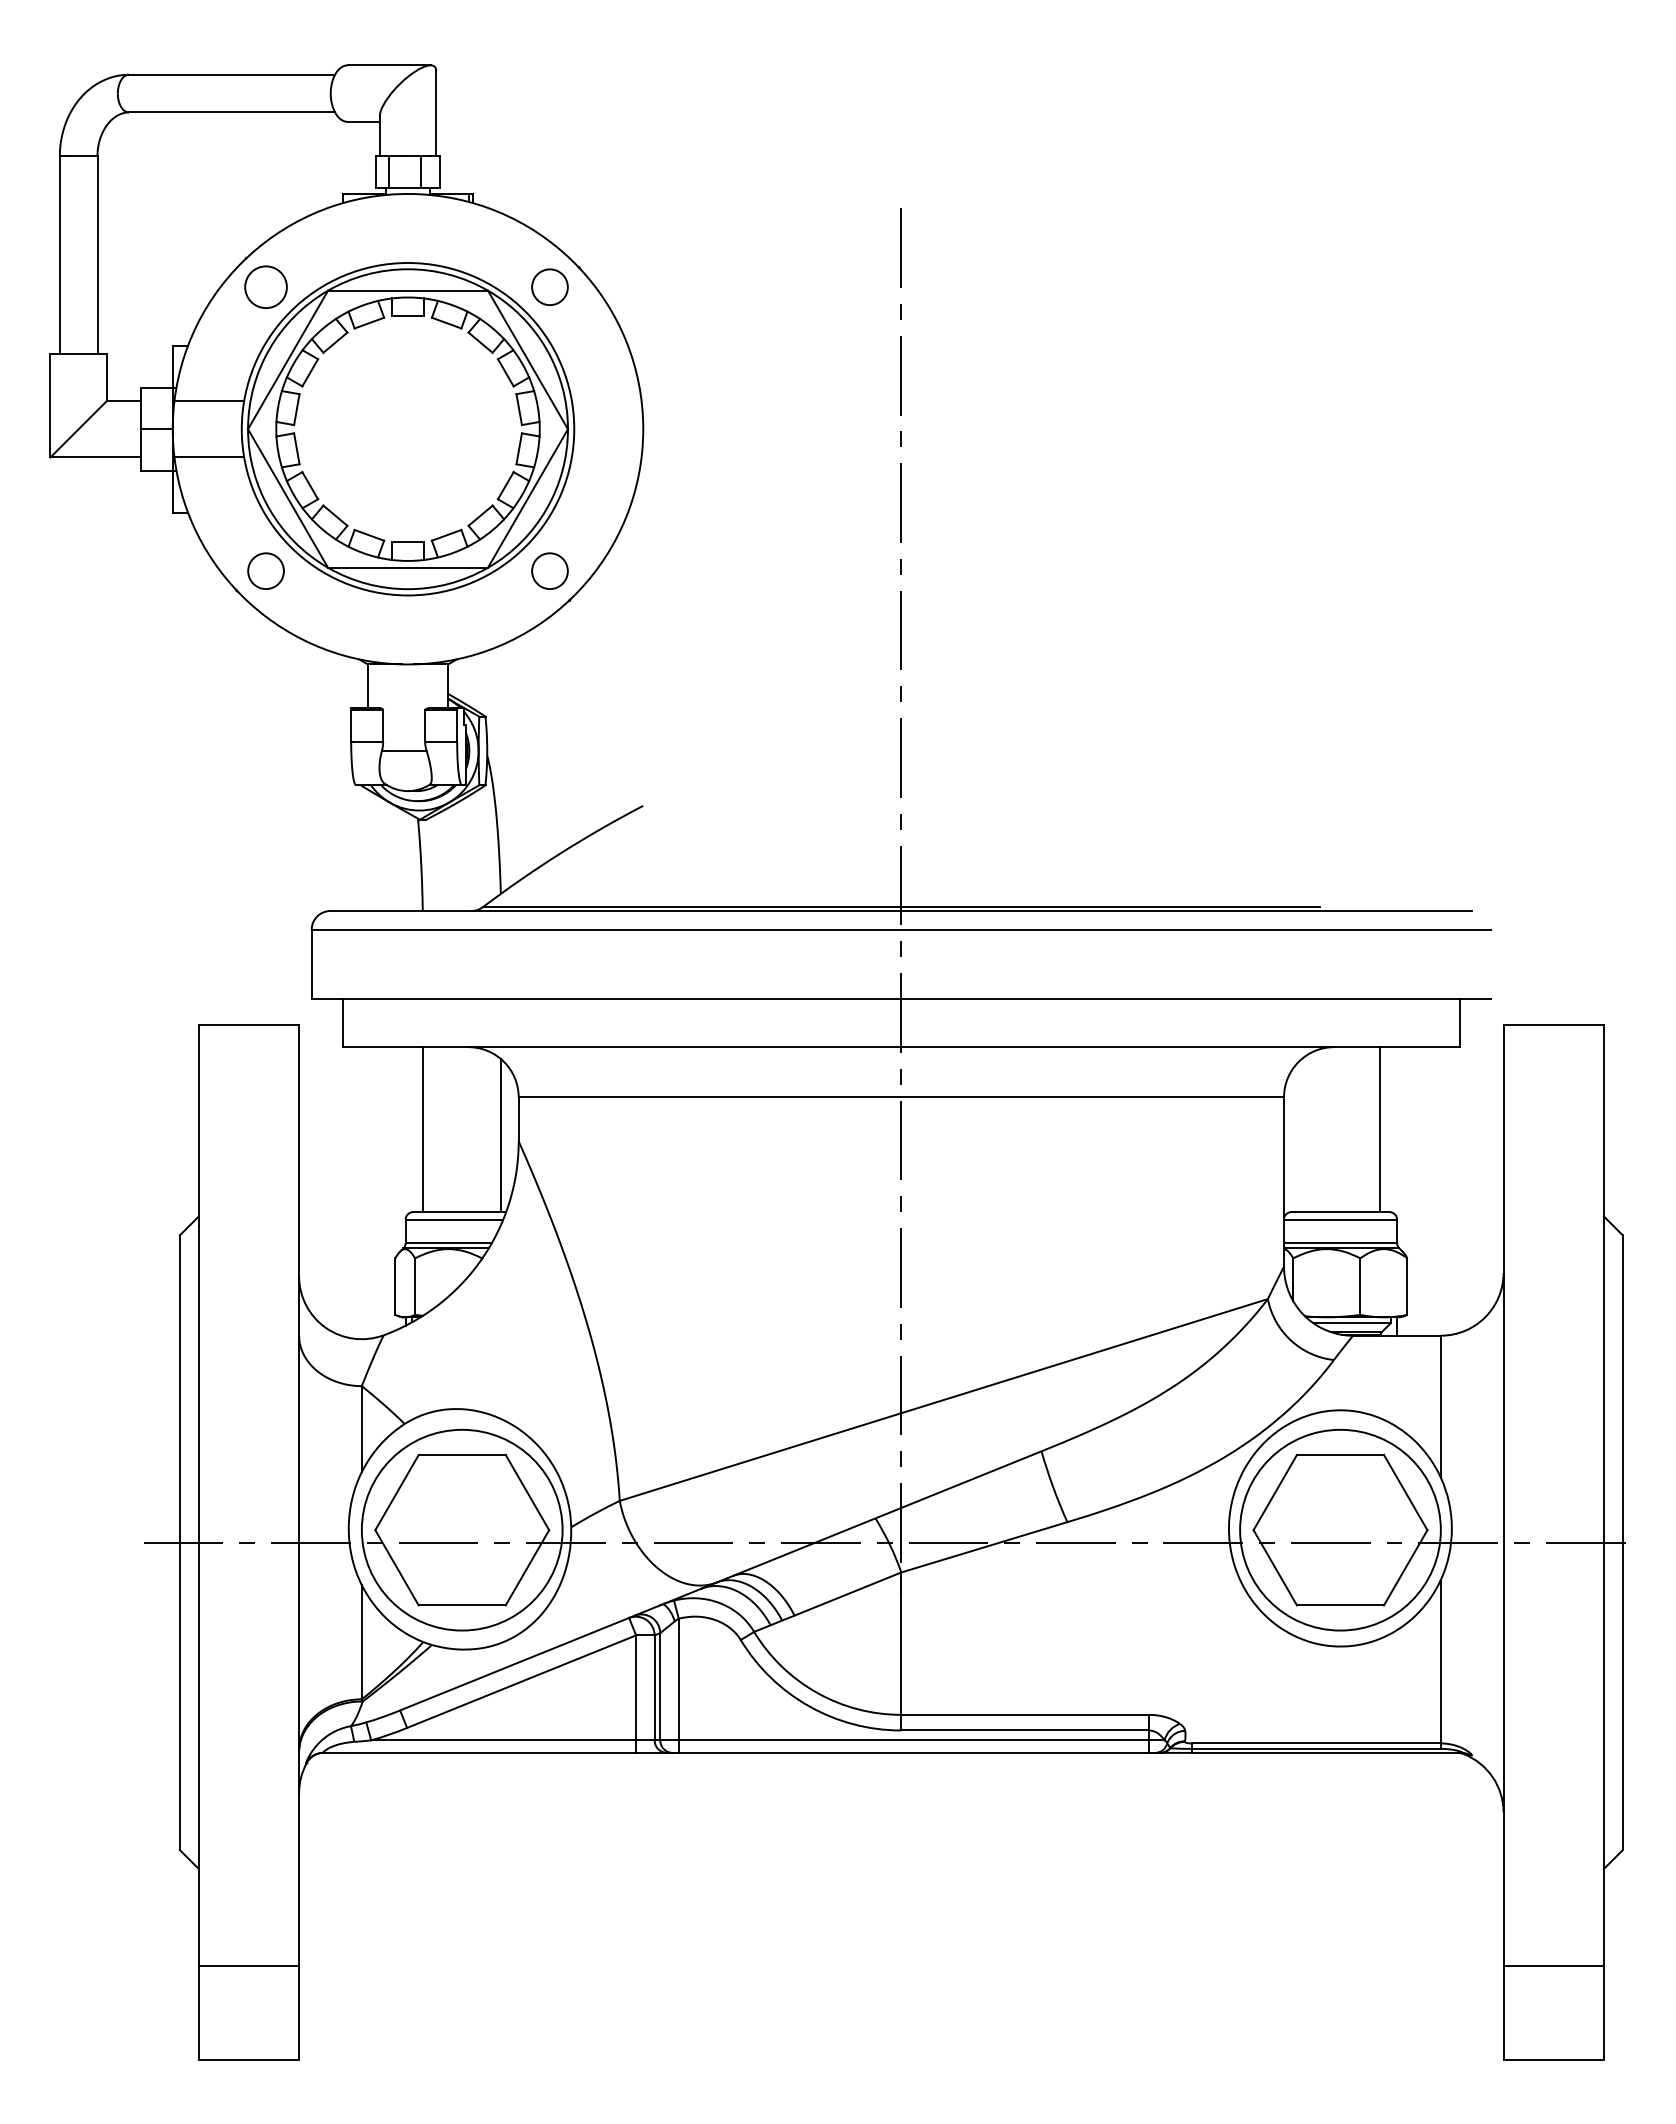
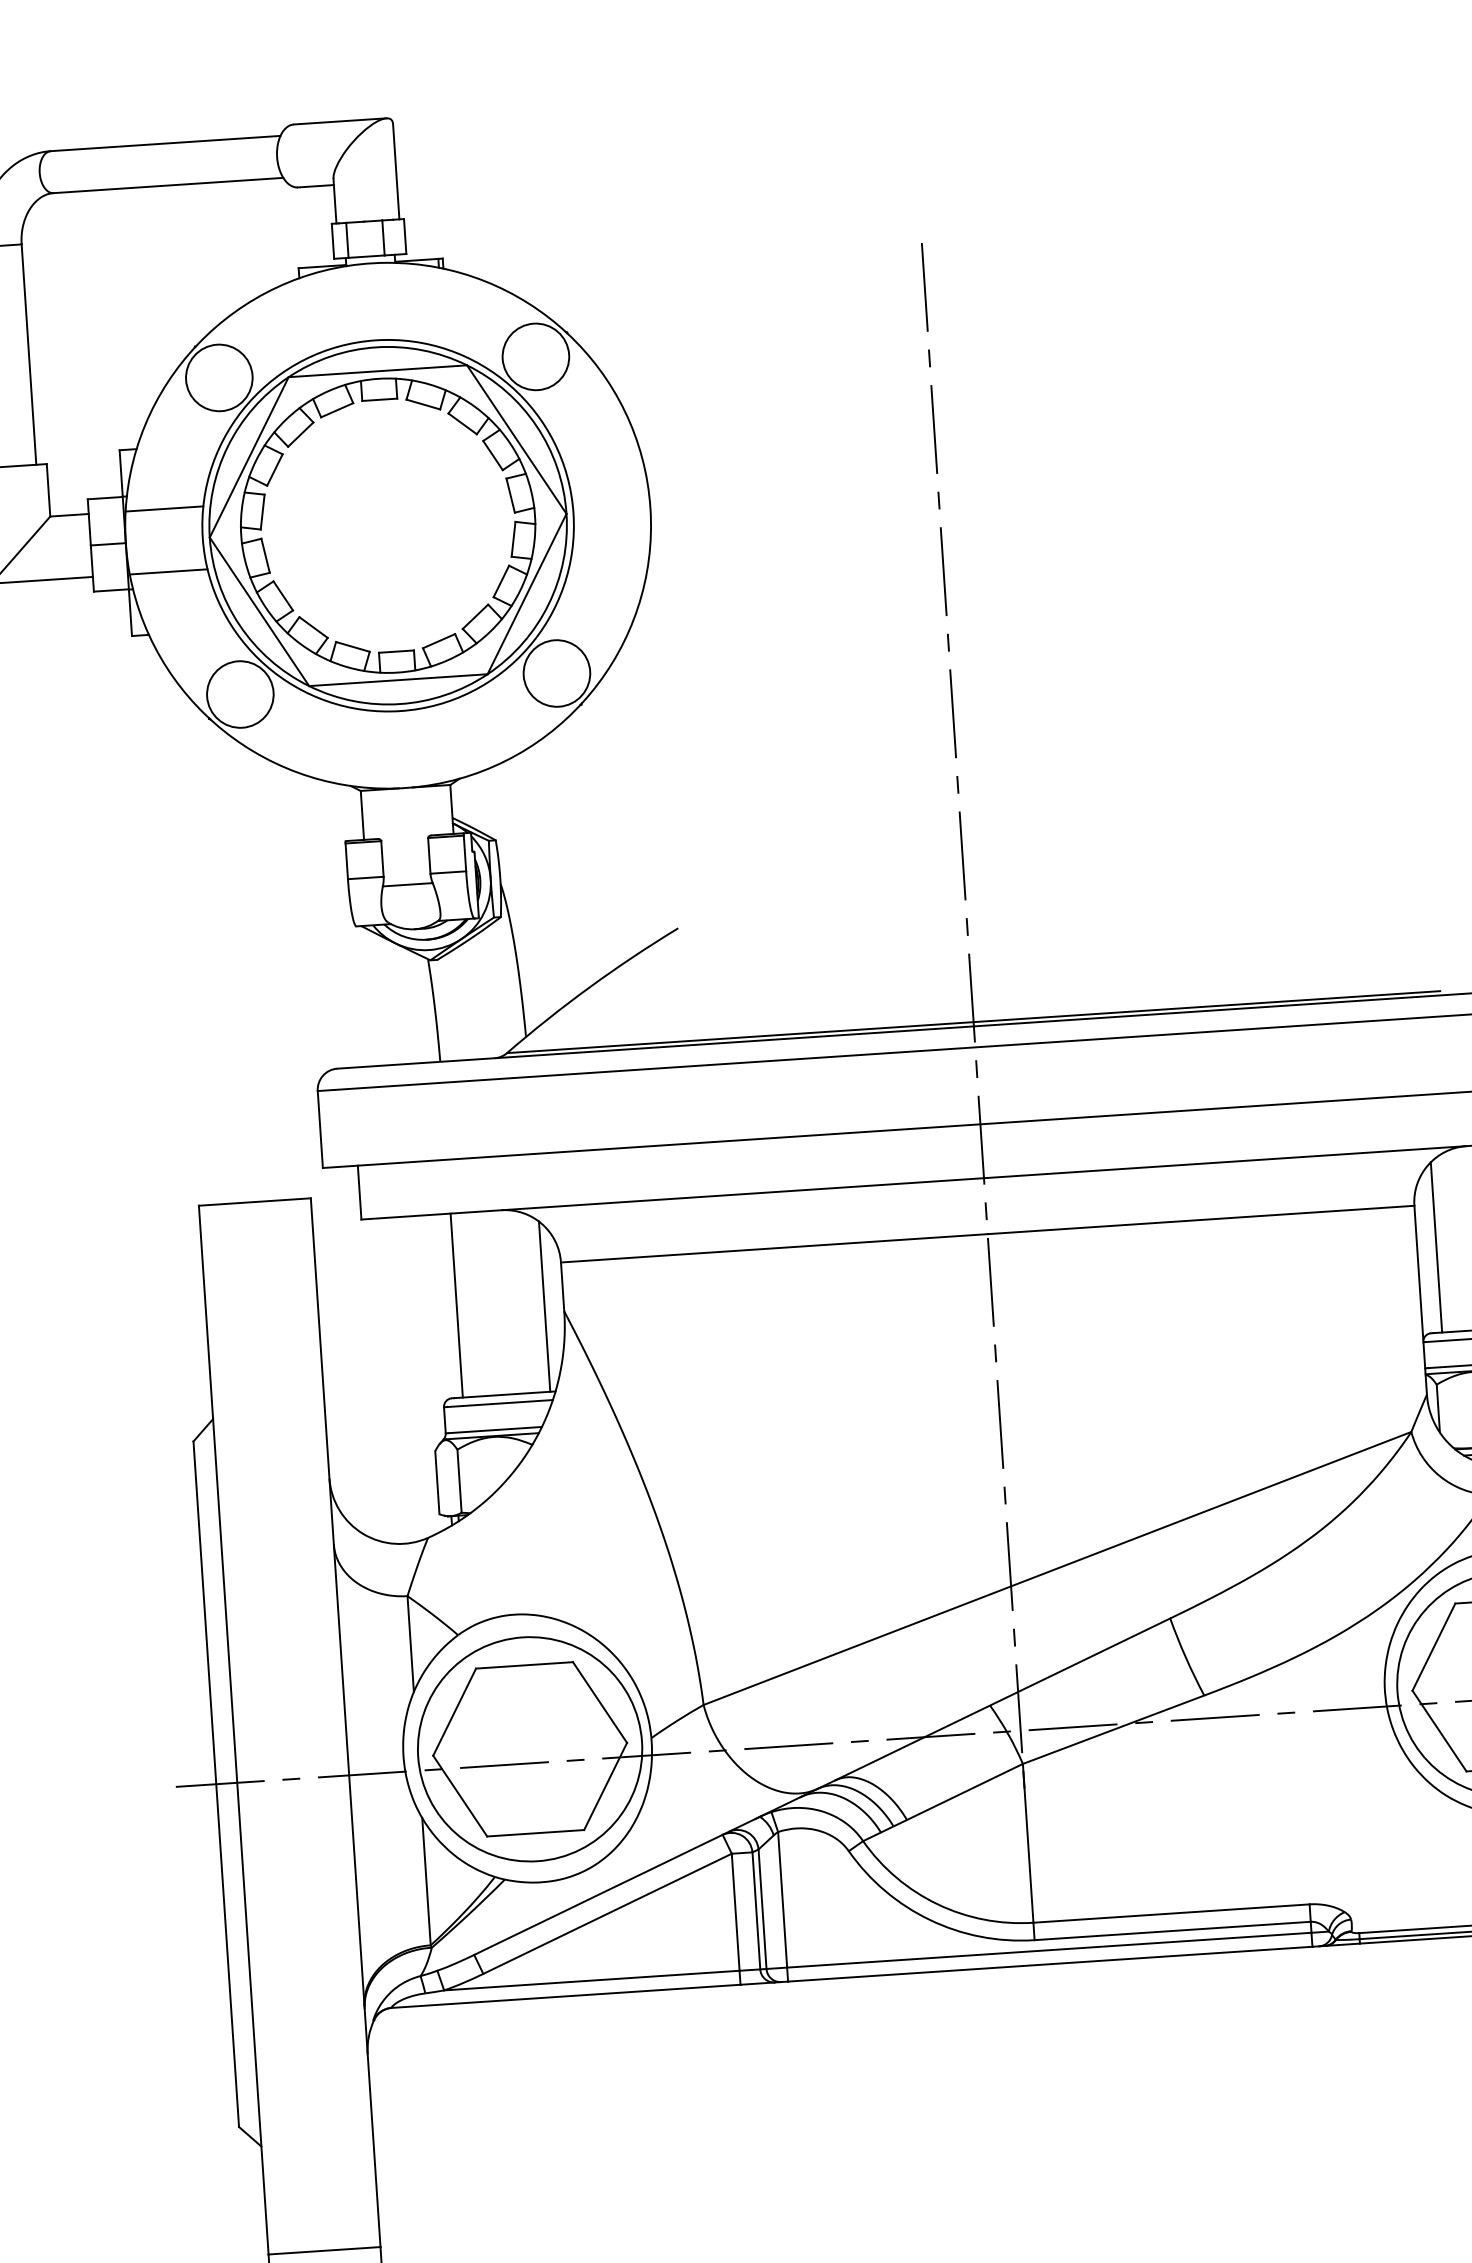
circle: (265, 287) -> (218, 378), size x1.43
circle: (549, 287) -> (535, 357), size x1.67
circle: (265, 570) -> (239, 693), size x1.67
circle: (549, 570) -> (556, 672), size x1.67
line: (1301, 1135) -> (1436, 1247), added

